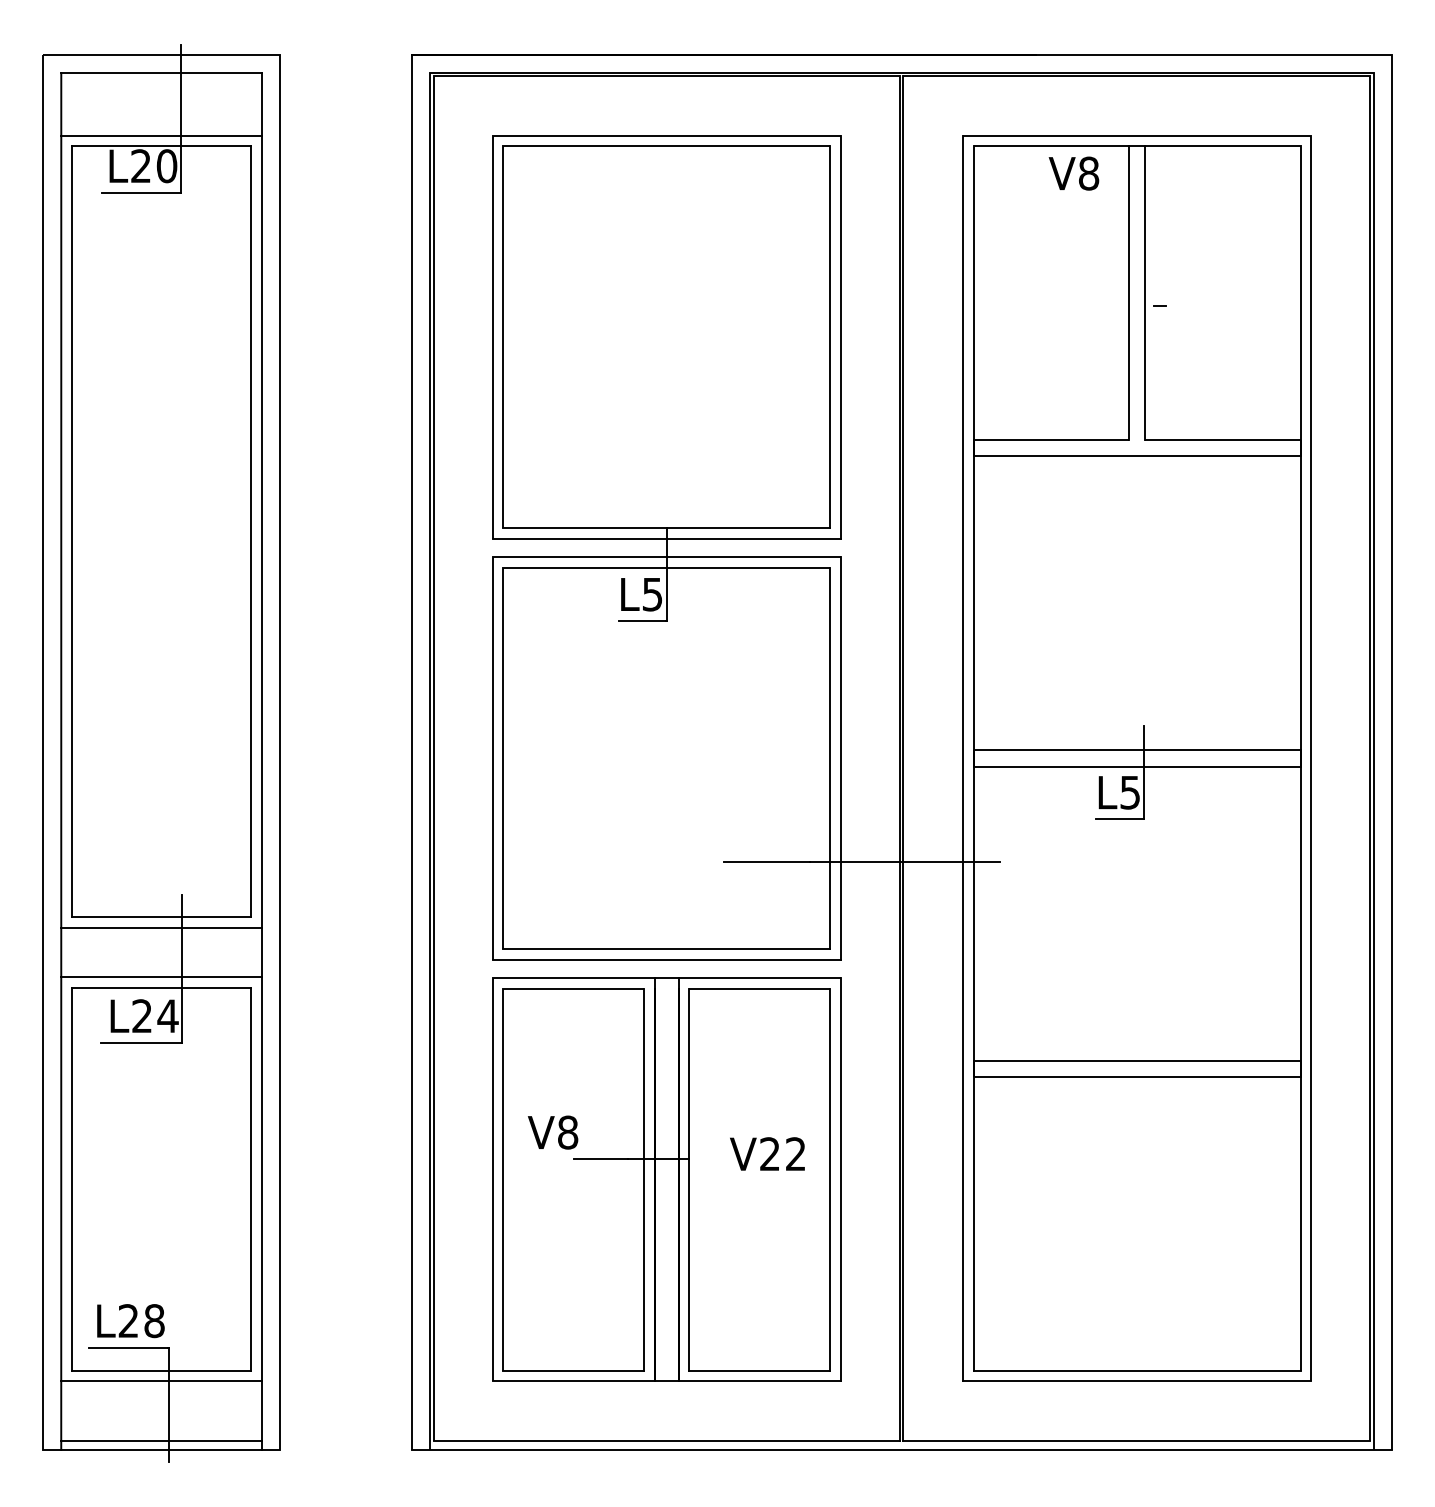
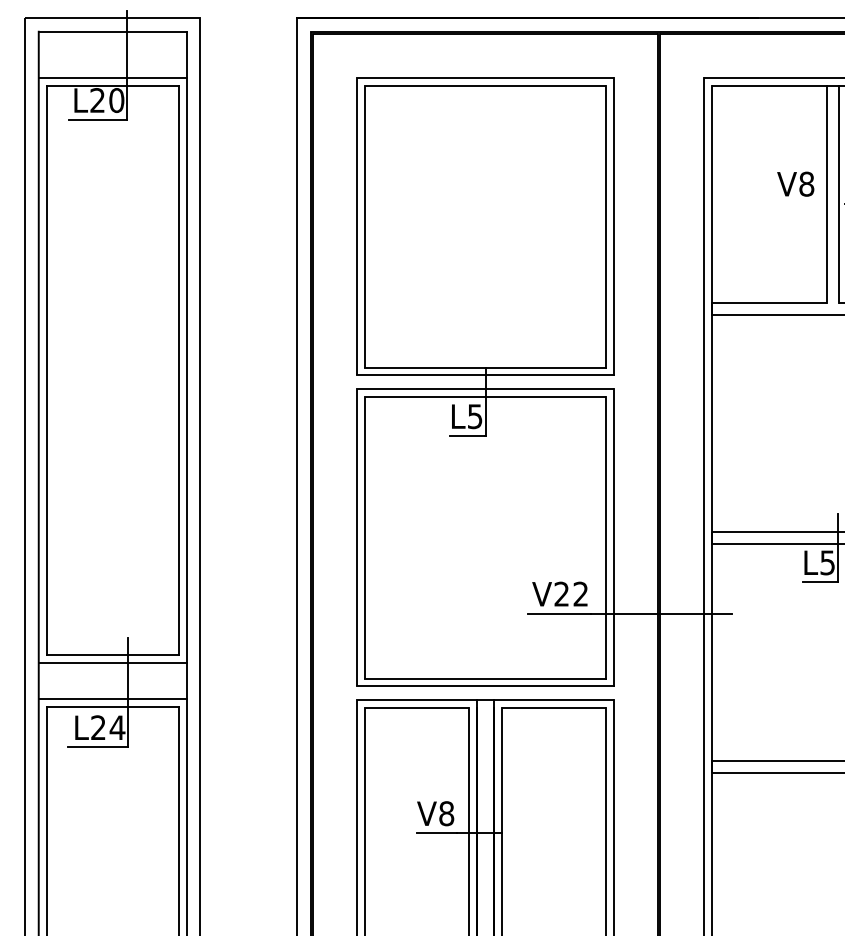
text: (1073, 173) -> (795, 184), moved
text: (553, 1132) -> (435, 813), moved
text: (767, 1153) -> (559, 593), moved

